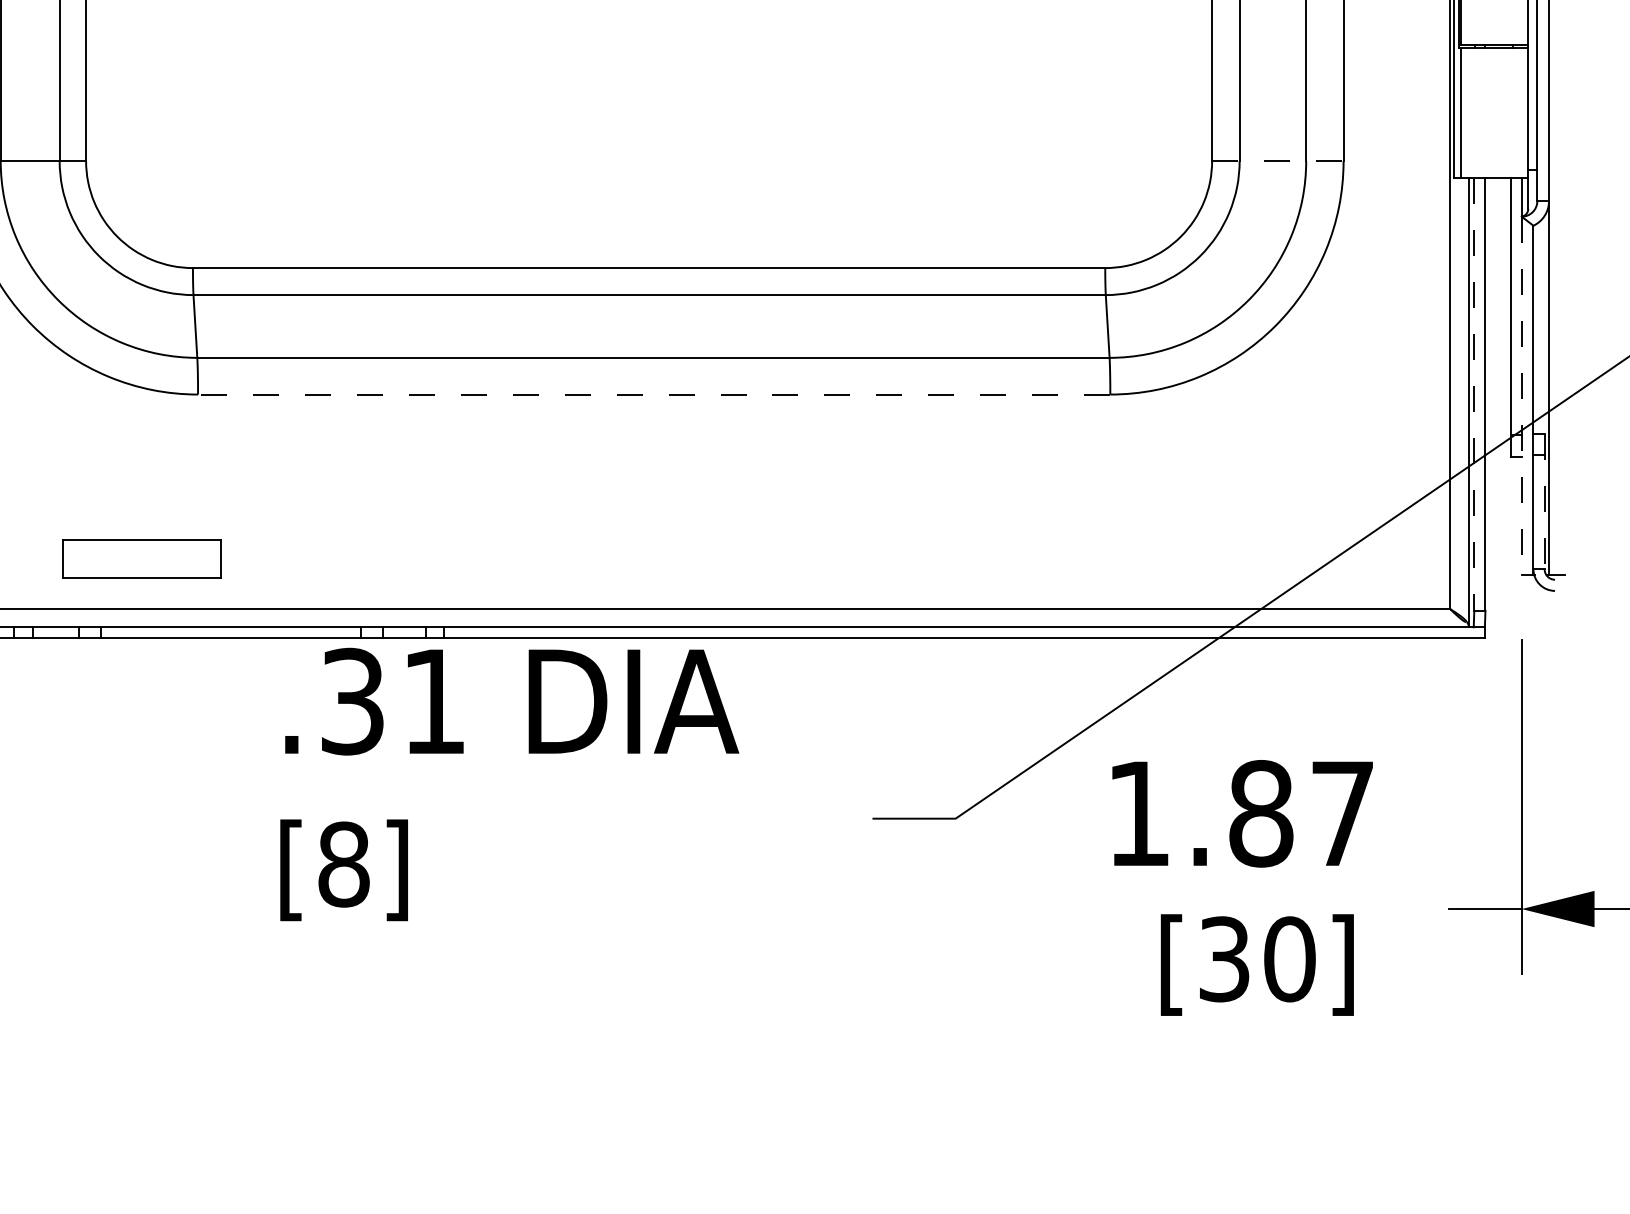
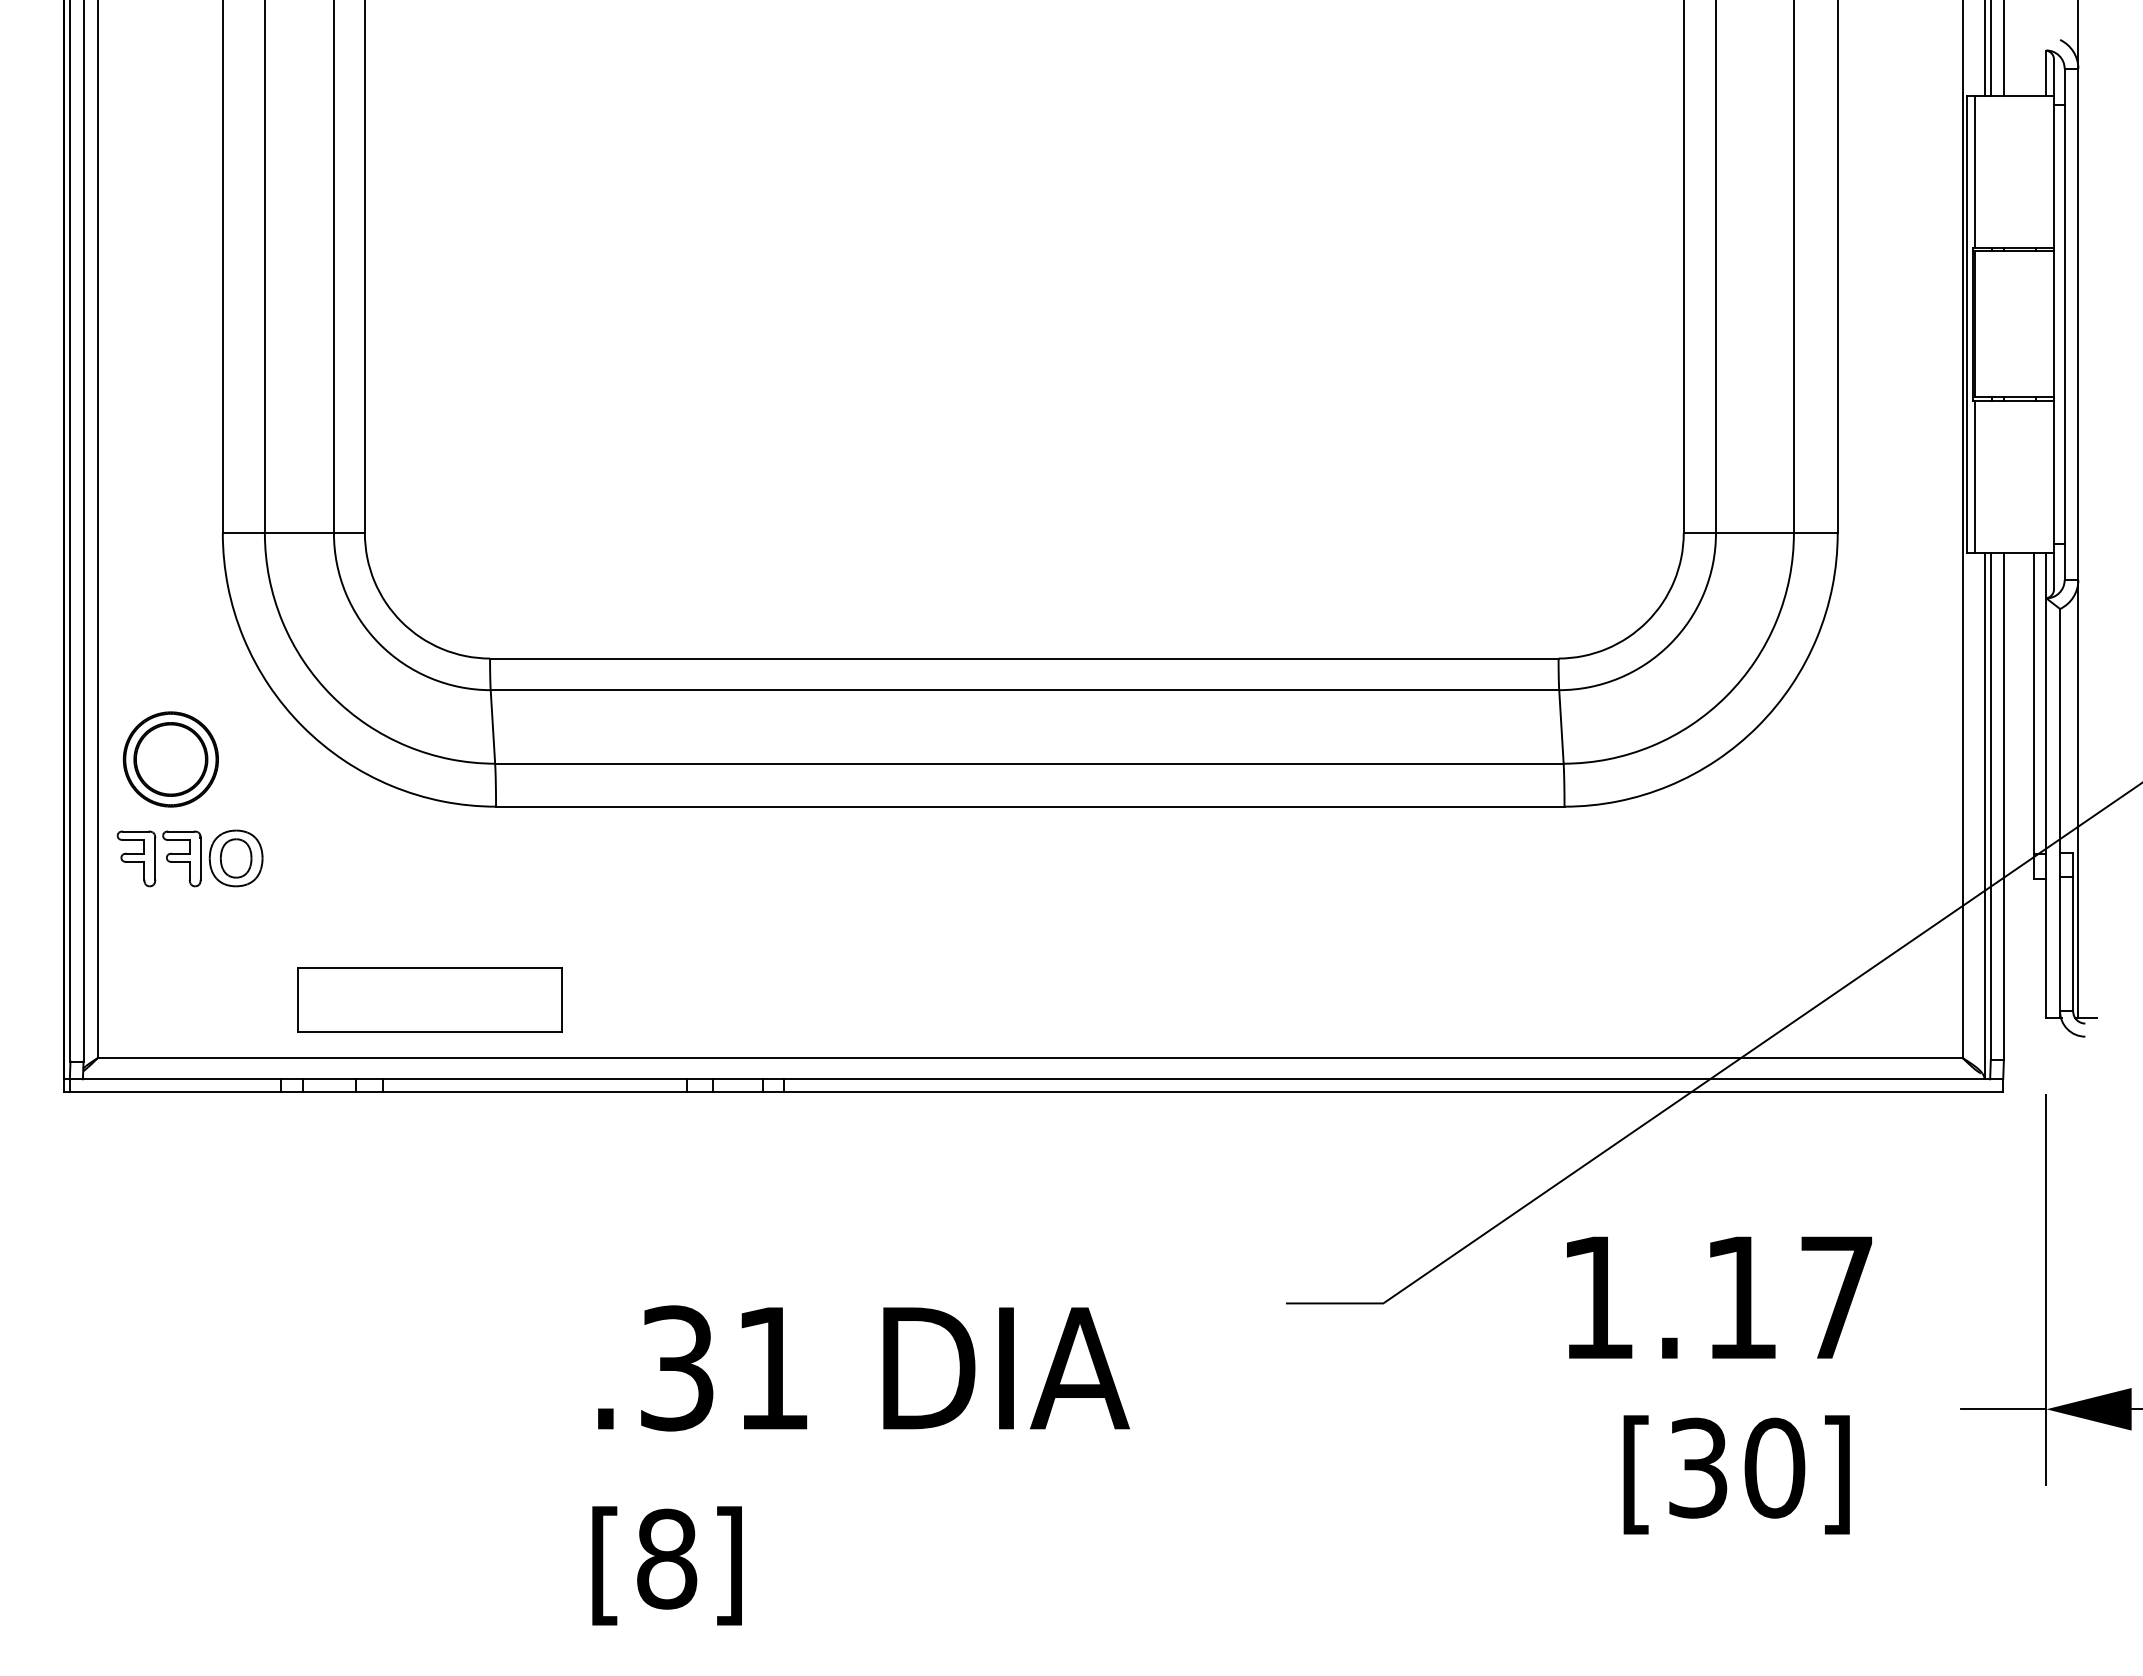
line: (1277, 161) -> (1760, 533), dashed -> solid
line: (653, 394) -> (1029, 806), dashed -> solid
line: (1474, 394) -> (1990, 806), dashed -> solid
line: (1521, 396) -> (2046, 808), dashed -> solid
line: (1544, 501) -> (2073, 932), dashed -> solid
part: (141, 559) -> (429, 999), size x1.43
text: (509, 784) -> (860, 1465), moved
text: (1261, 813) -> (1741, 1297), 1.87 -> 1.17

